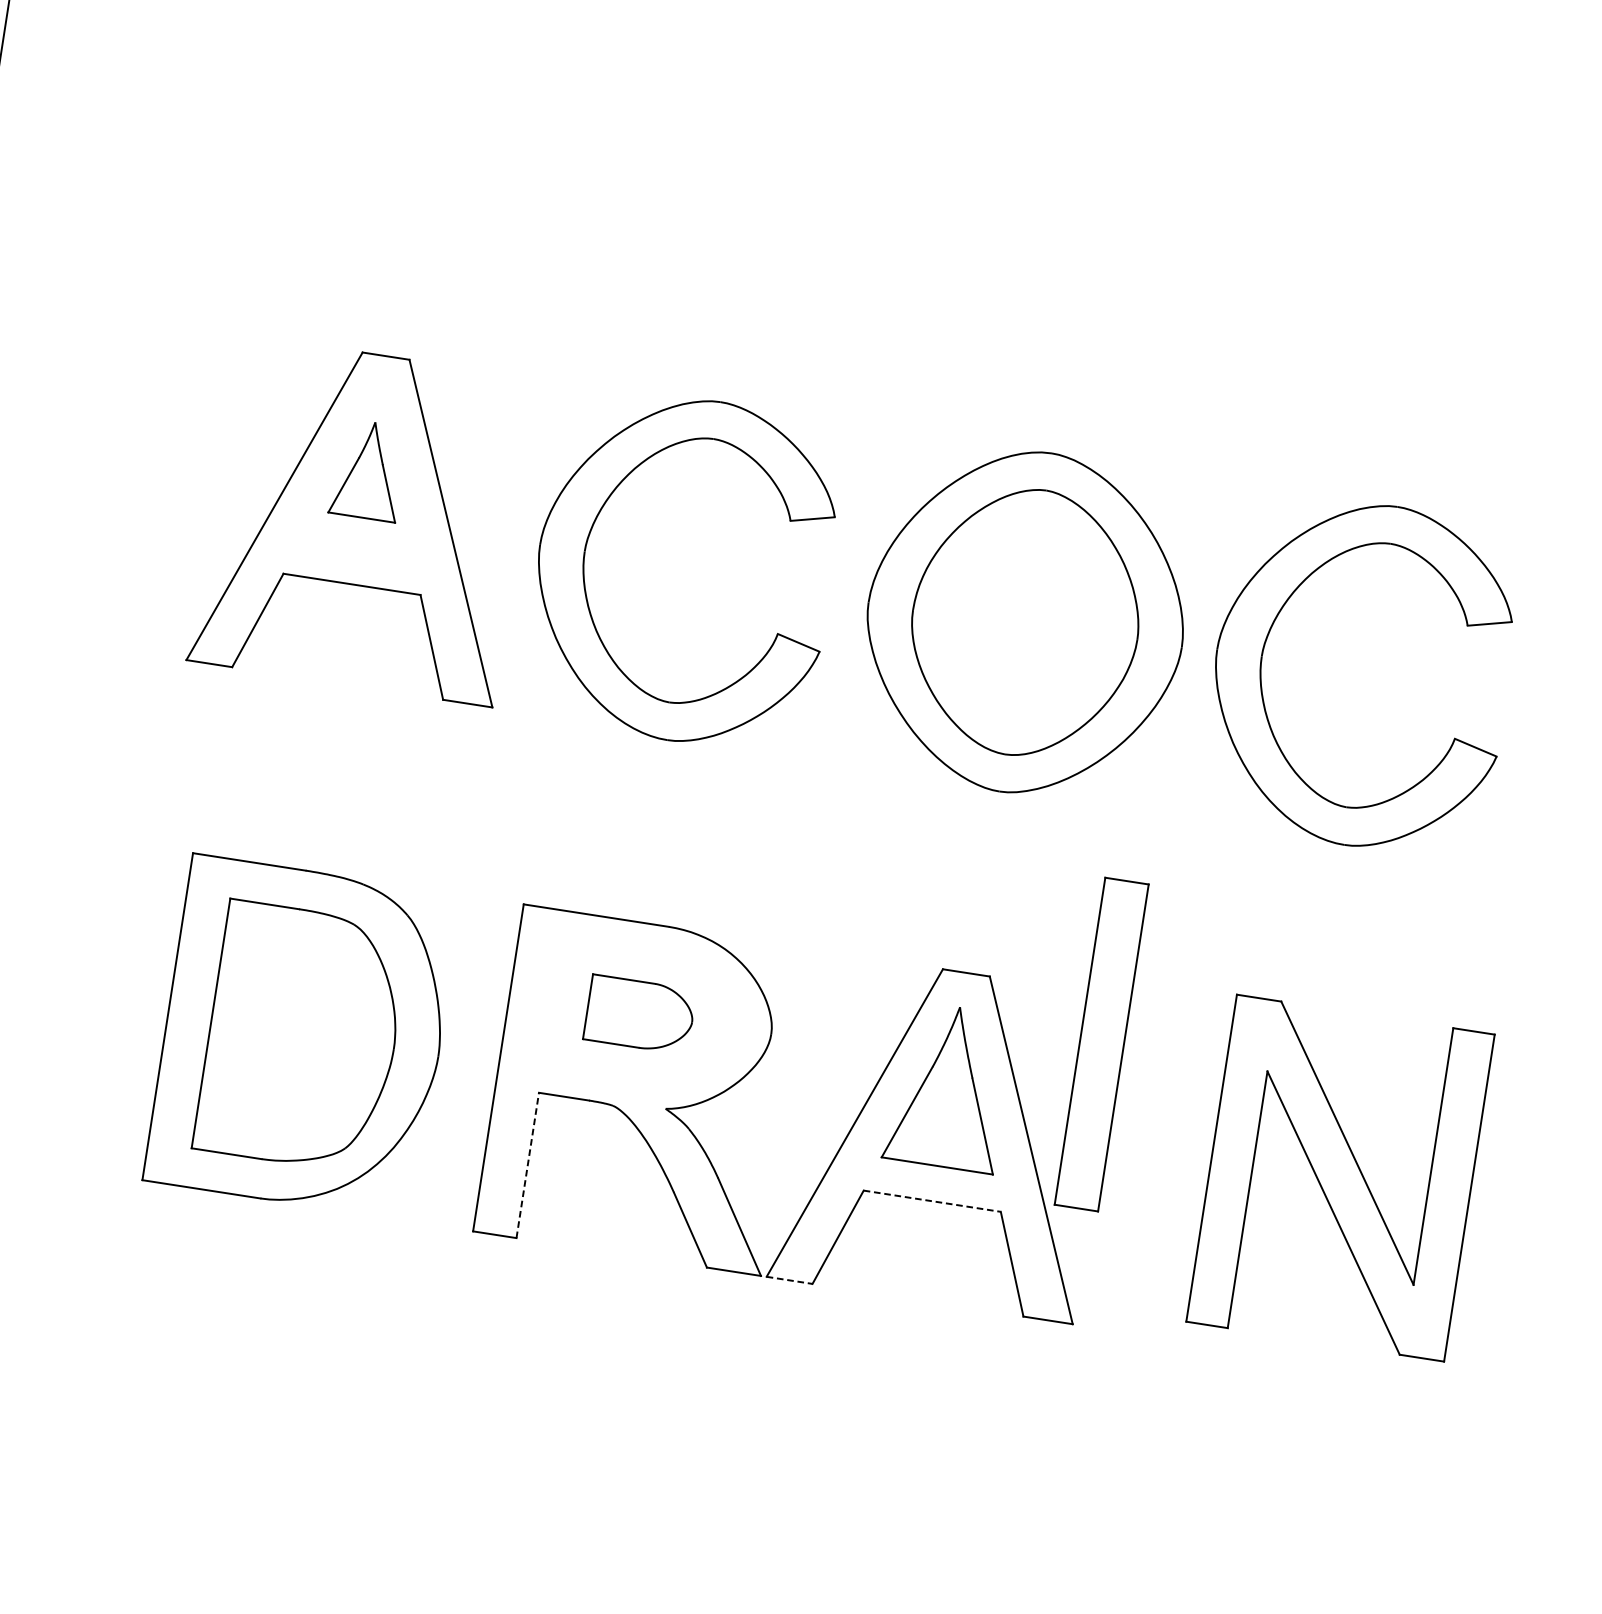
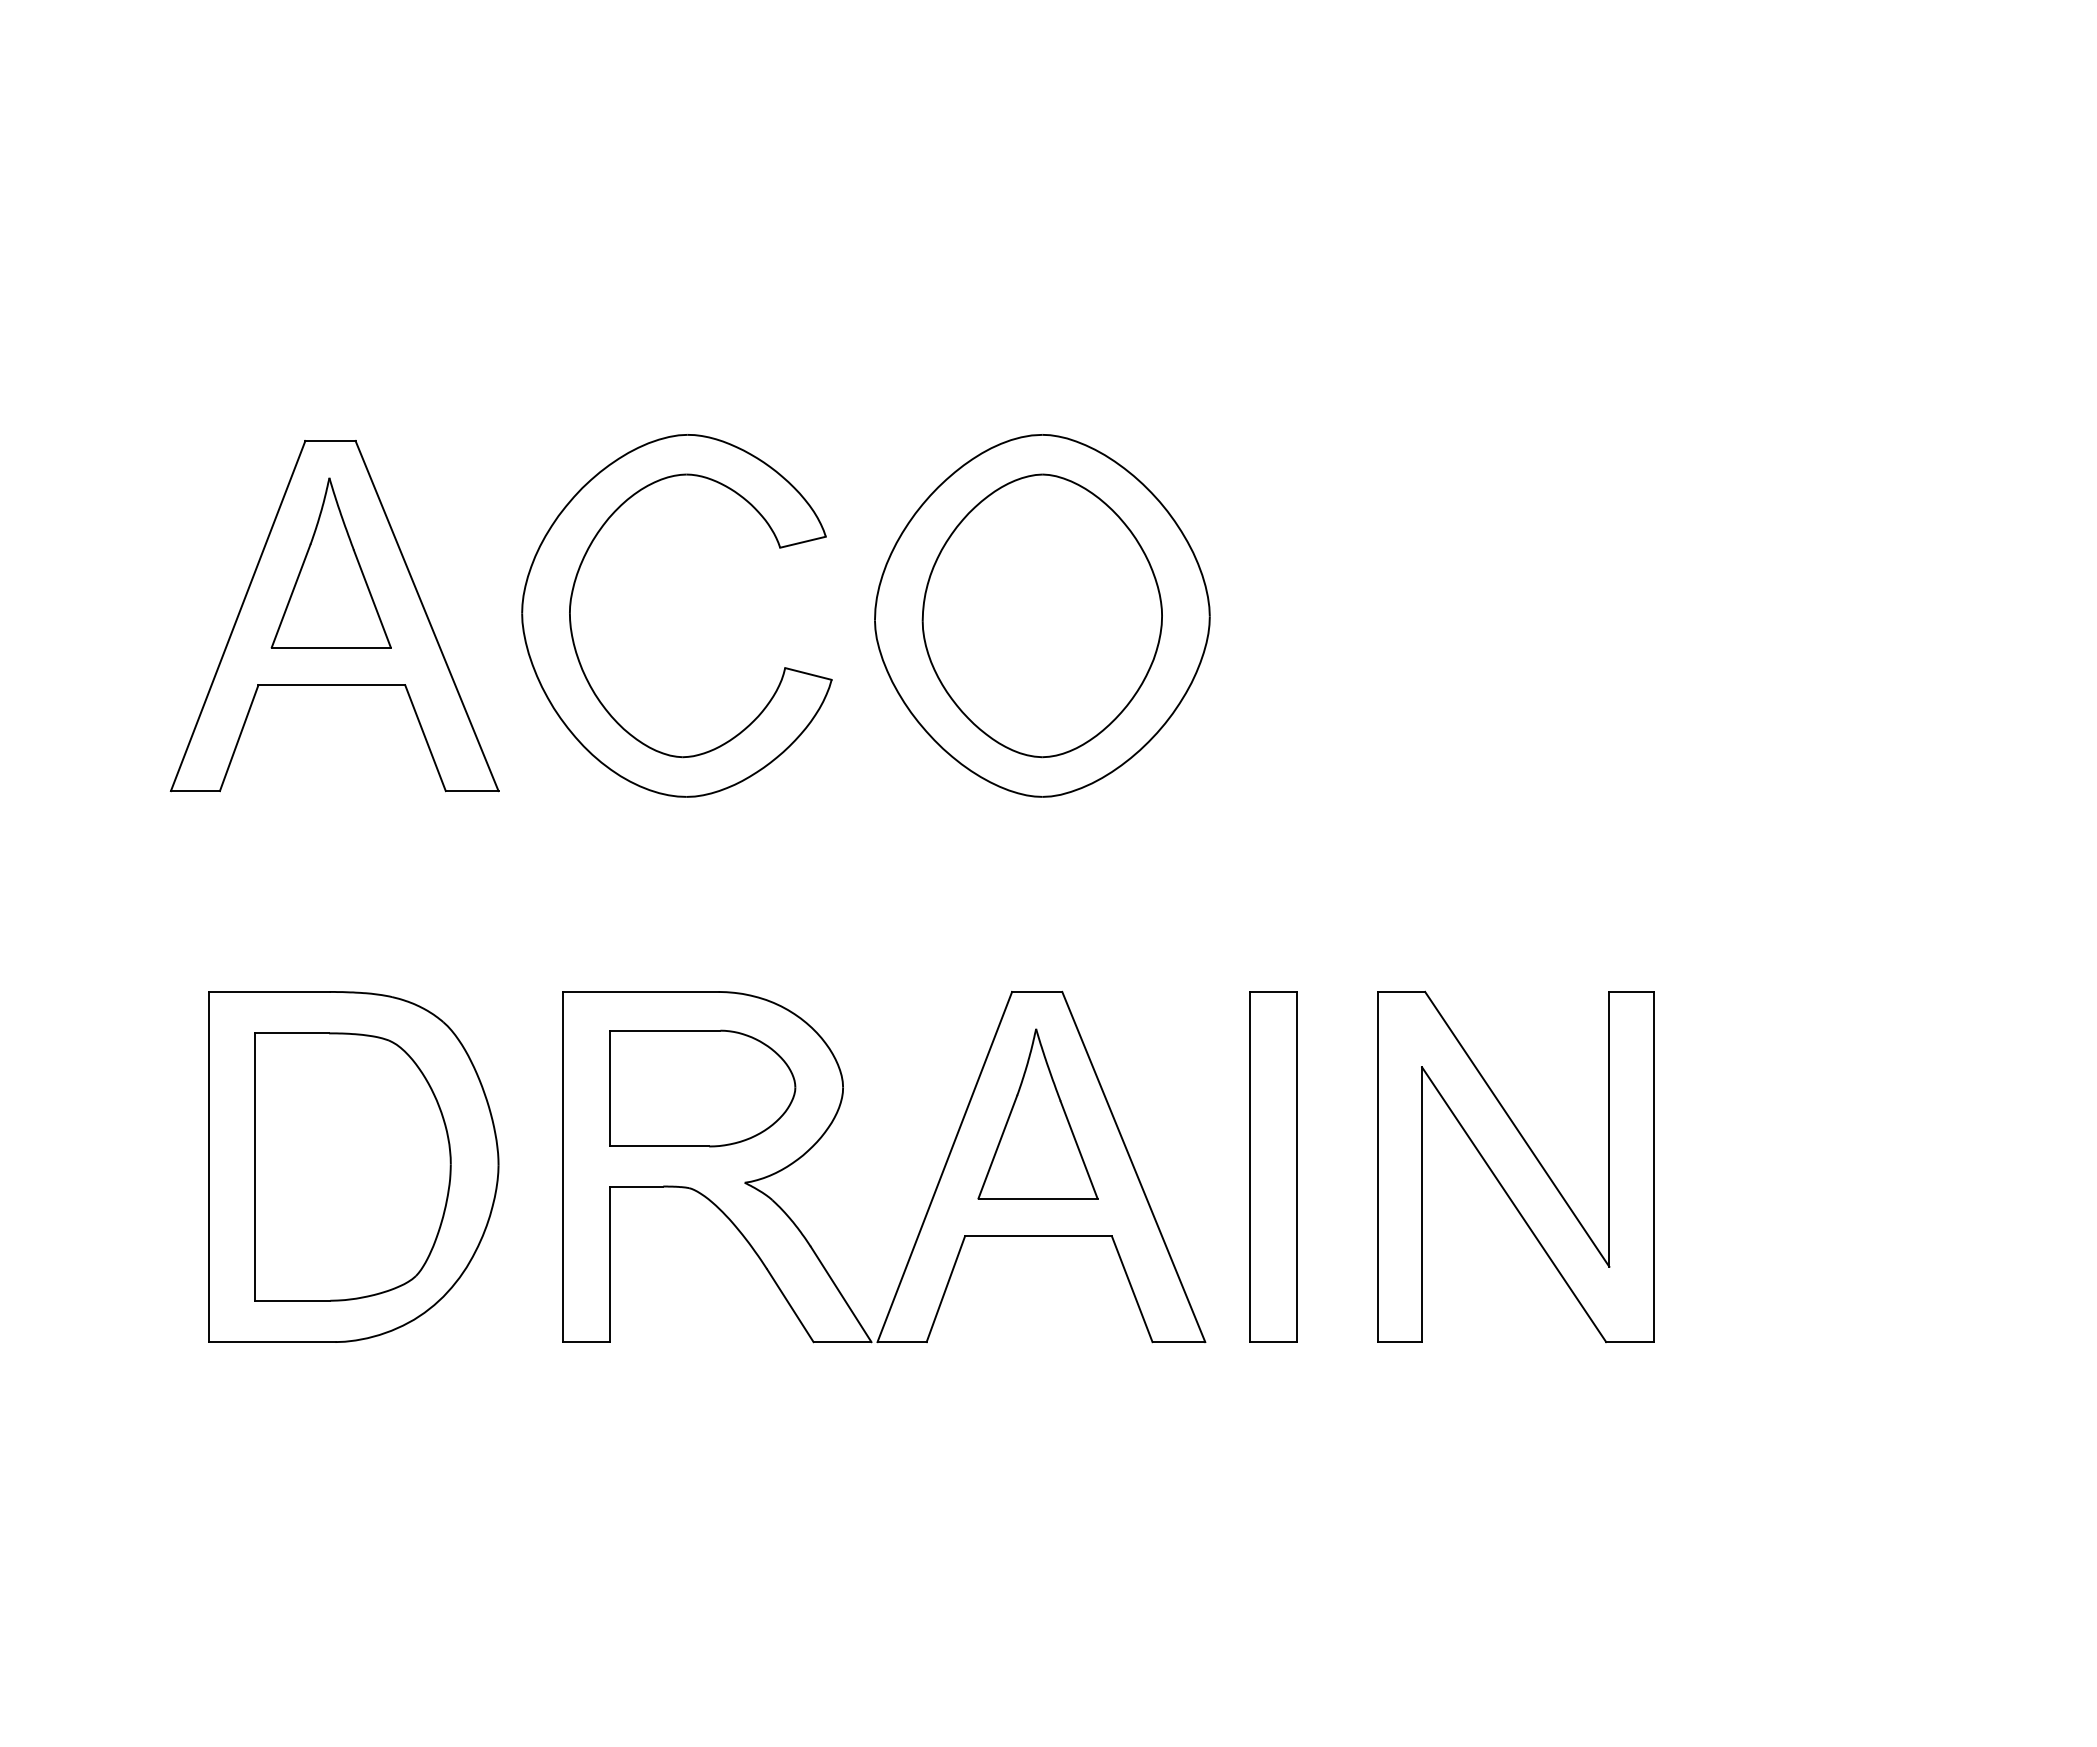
part: (368, 469) -> (330, 562), size x1.67
part: (1261, 672) -> (1297, 630), removed
part: (639, 1014) -> (702, 1088), size x1.67
part: (1101, 1044) -> (1273, 1166), moved
line: (527, 1165) -> (609, 1264), dashed -> solid
part: (1340, 1177) -> (1515, 1166), moved
line: (932, 1201) -> (1038, 1236), dashed -> solid
line: (789, 1280) -> (902, 1342), dashed -> solid

